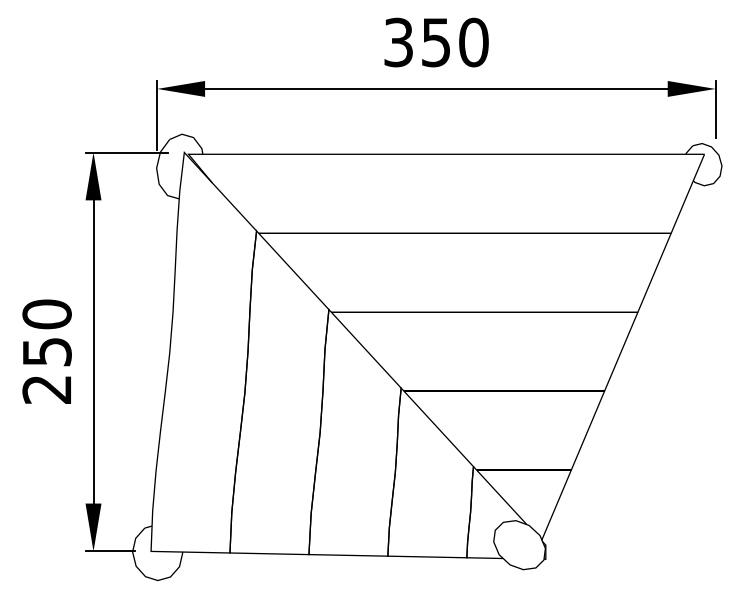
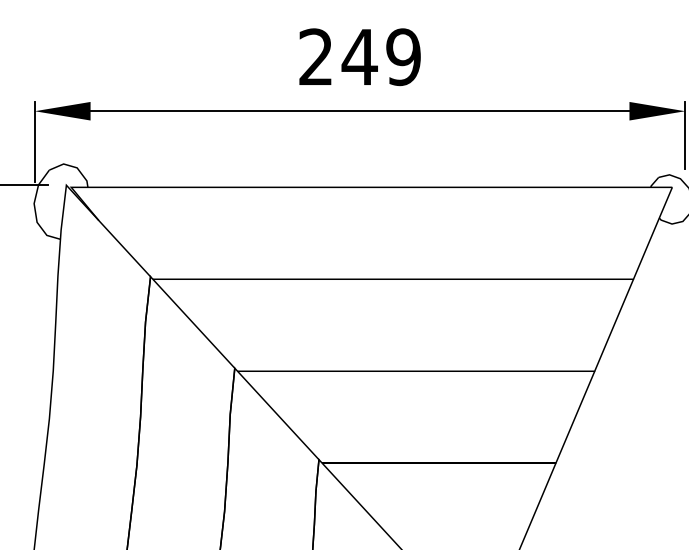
text: (436, 42) -> (360, 57), 350 -> 249

